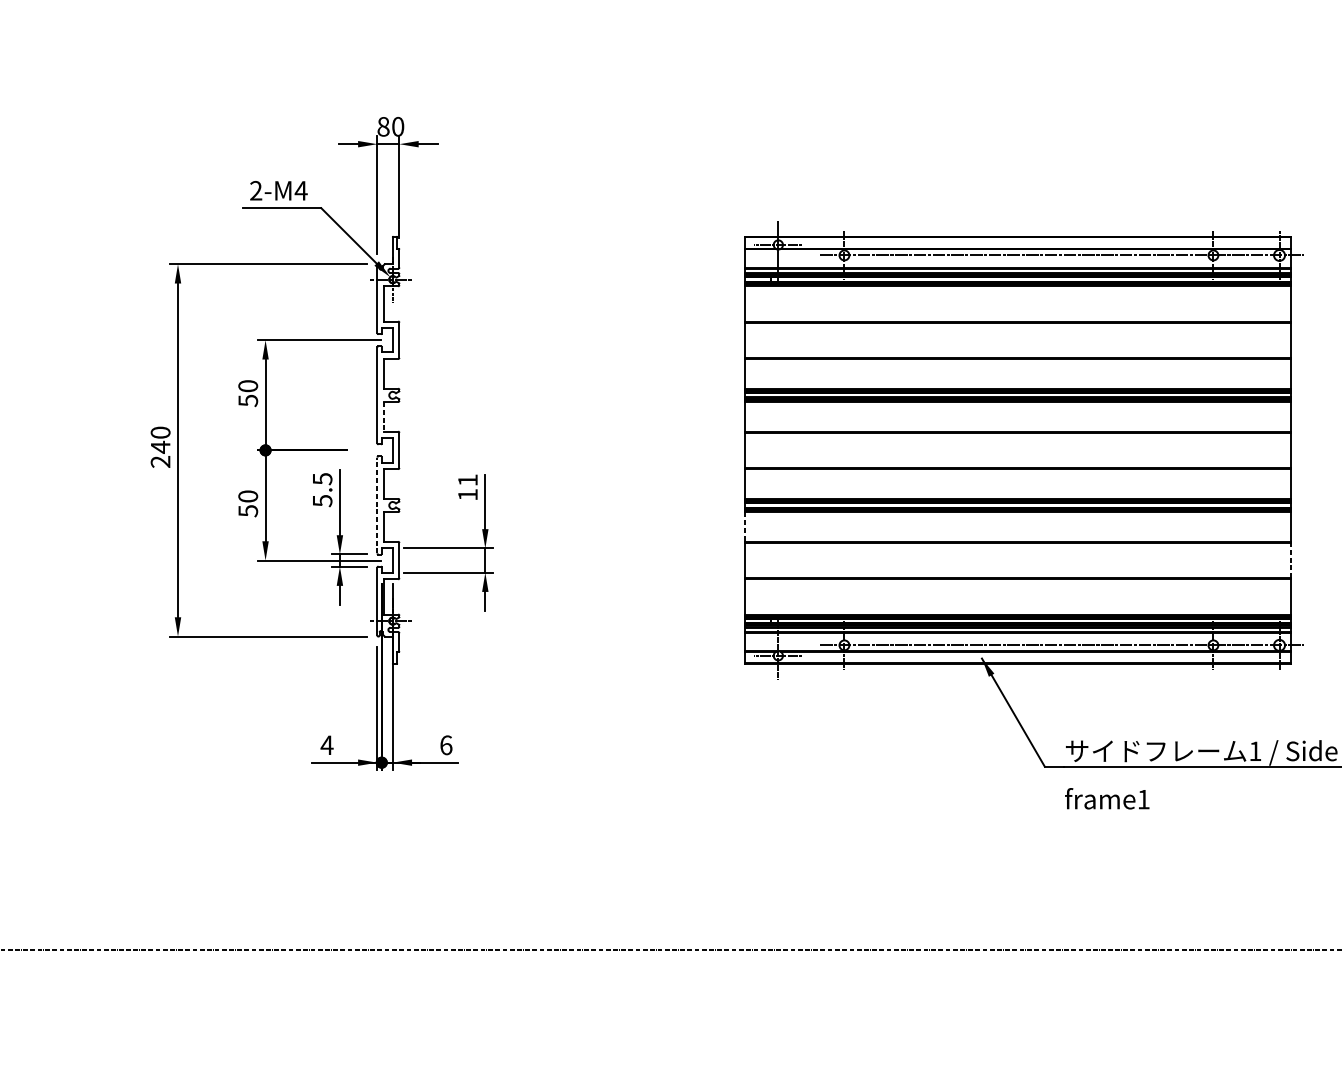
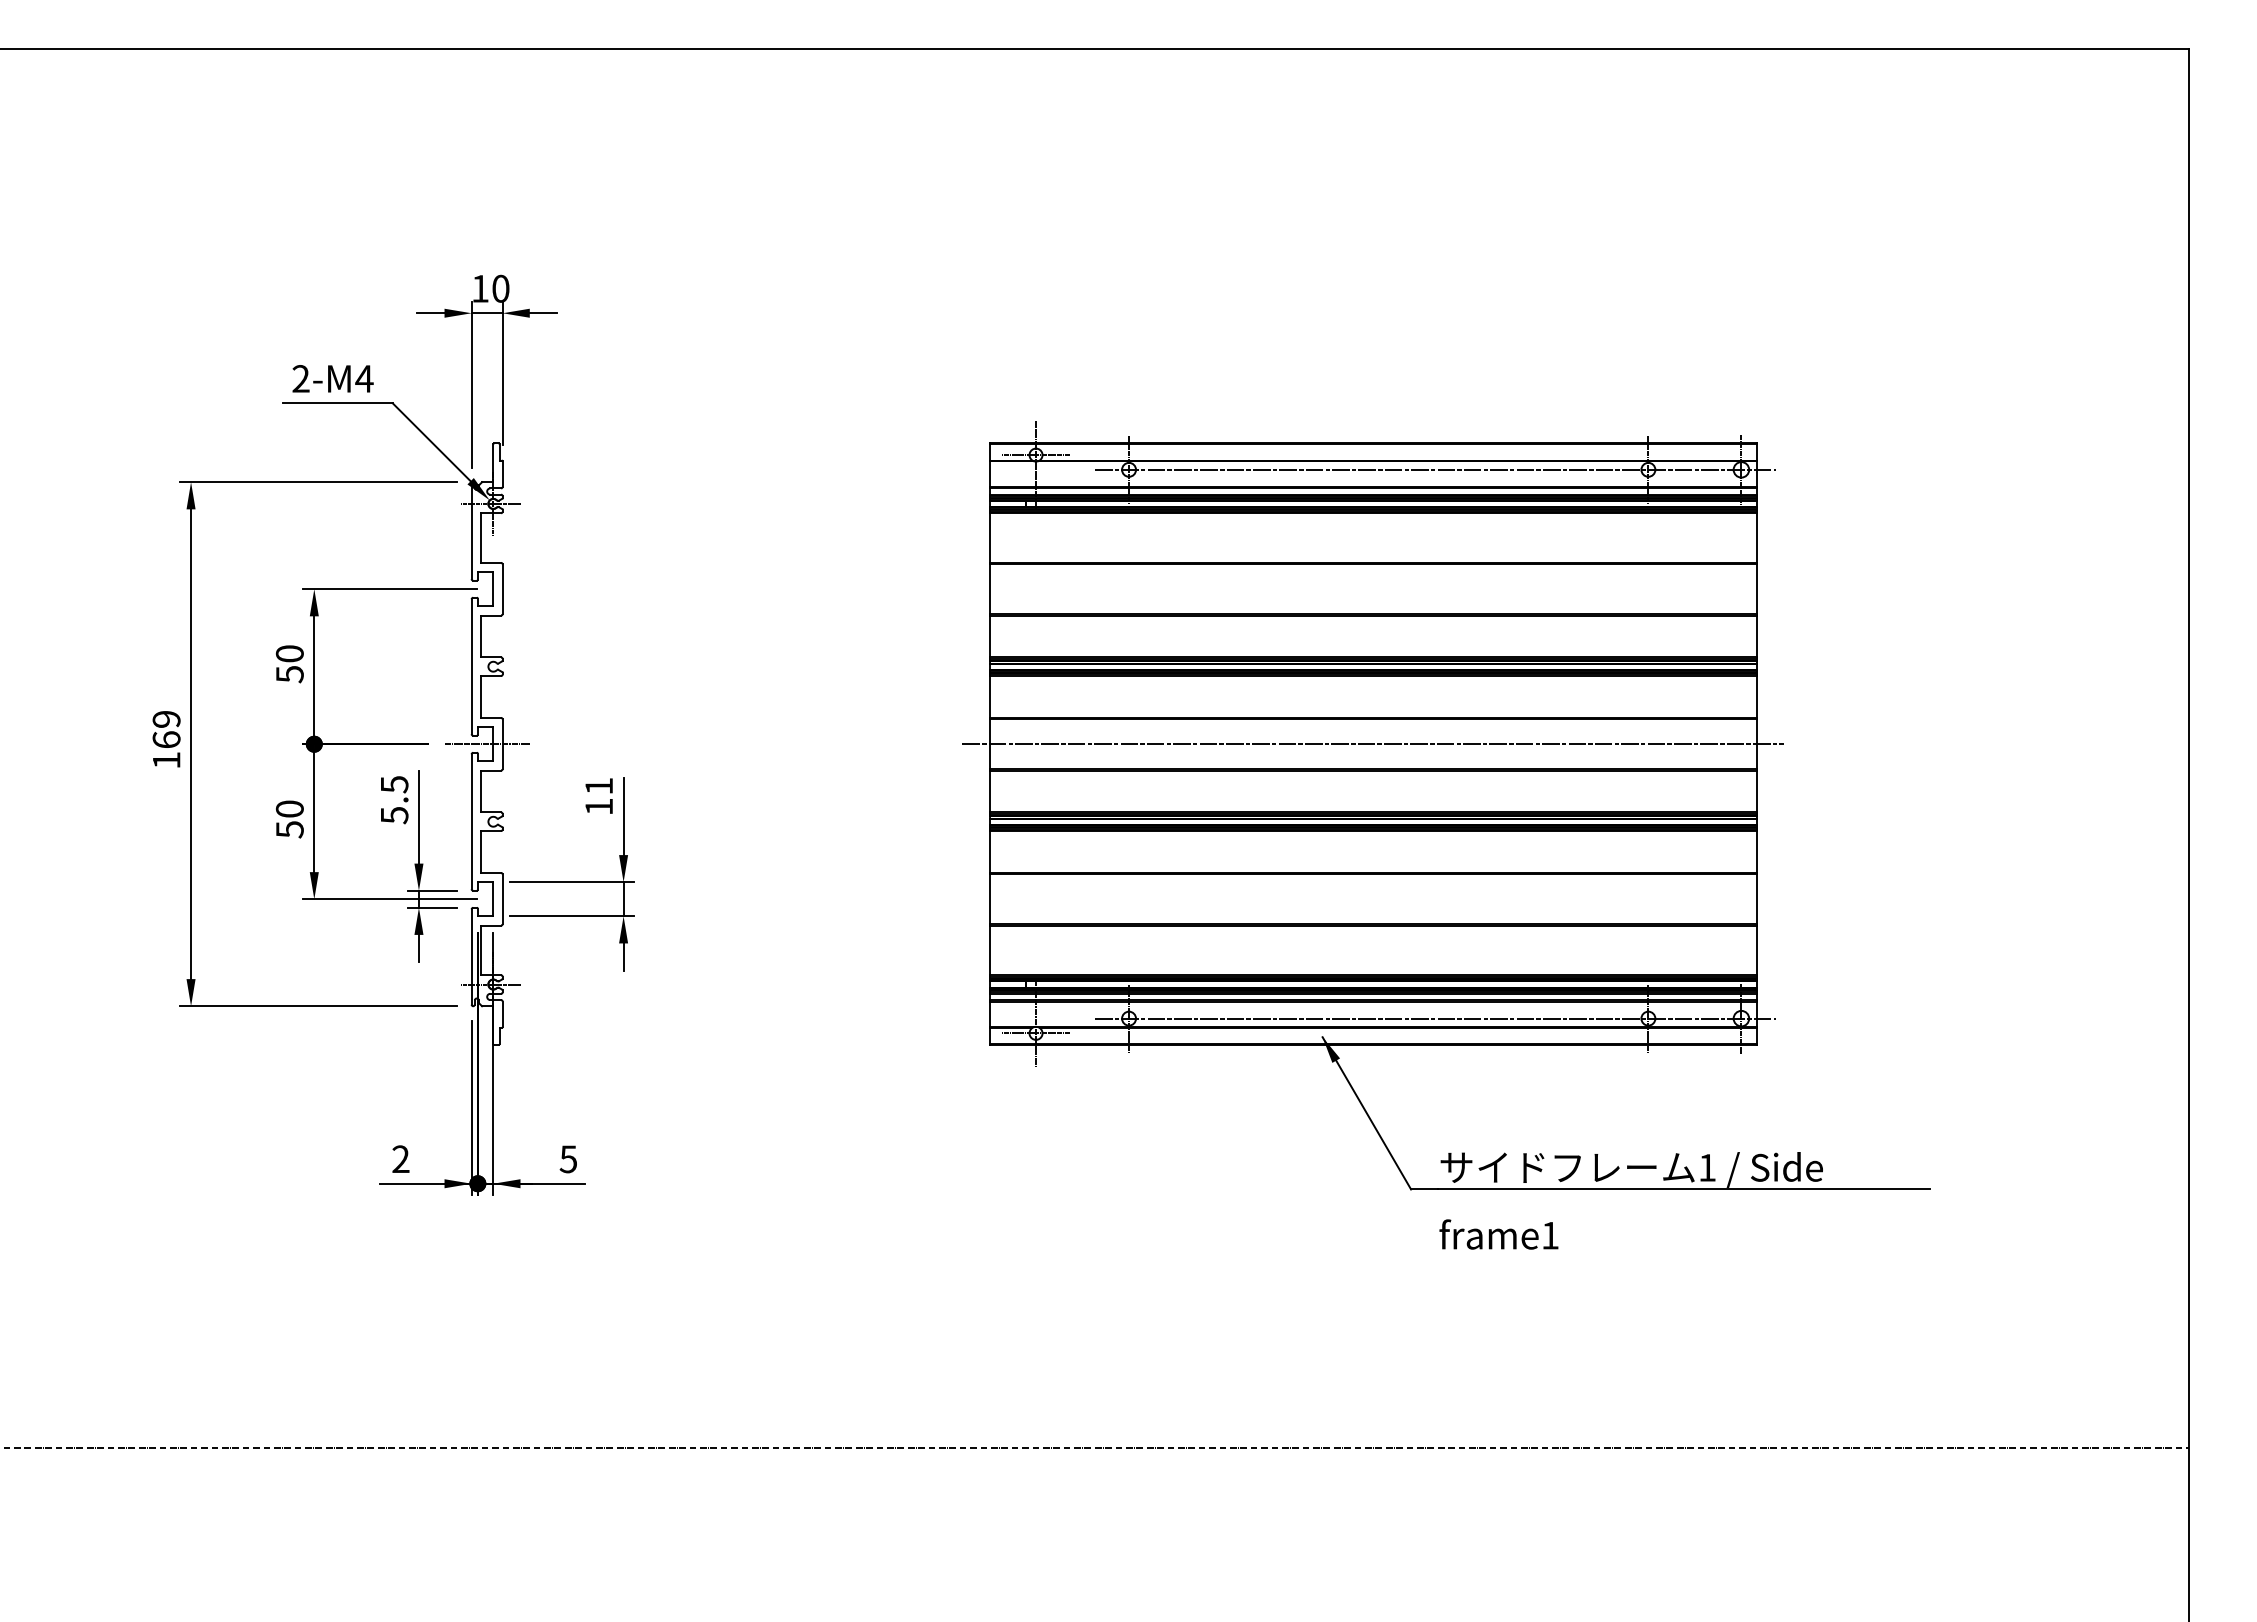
text: (383, 126) -> (480, 288), 80 -> 10
line: (383, 416) -> (480, 696), dashed -> solid
text: (160, 447) -> (166, 739), 240 -> 169
line: (387, 450) -> (486, 744), added
line: (1018, 450) -> (1373, 744), added
line: (377, 505) -> (471, 821), dashed -> solid
line: (745, 526) -> (989, 851), dashed -> solid
line: (1290, 560) -> (1756, 899), dashed -> solid
text: (326, 744) -> (400, 1158), 4 -> 2
text: (446, 745) -> (568, 1159), 6 -> 5

